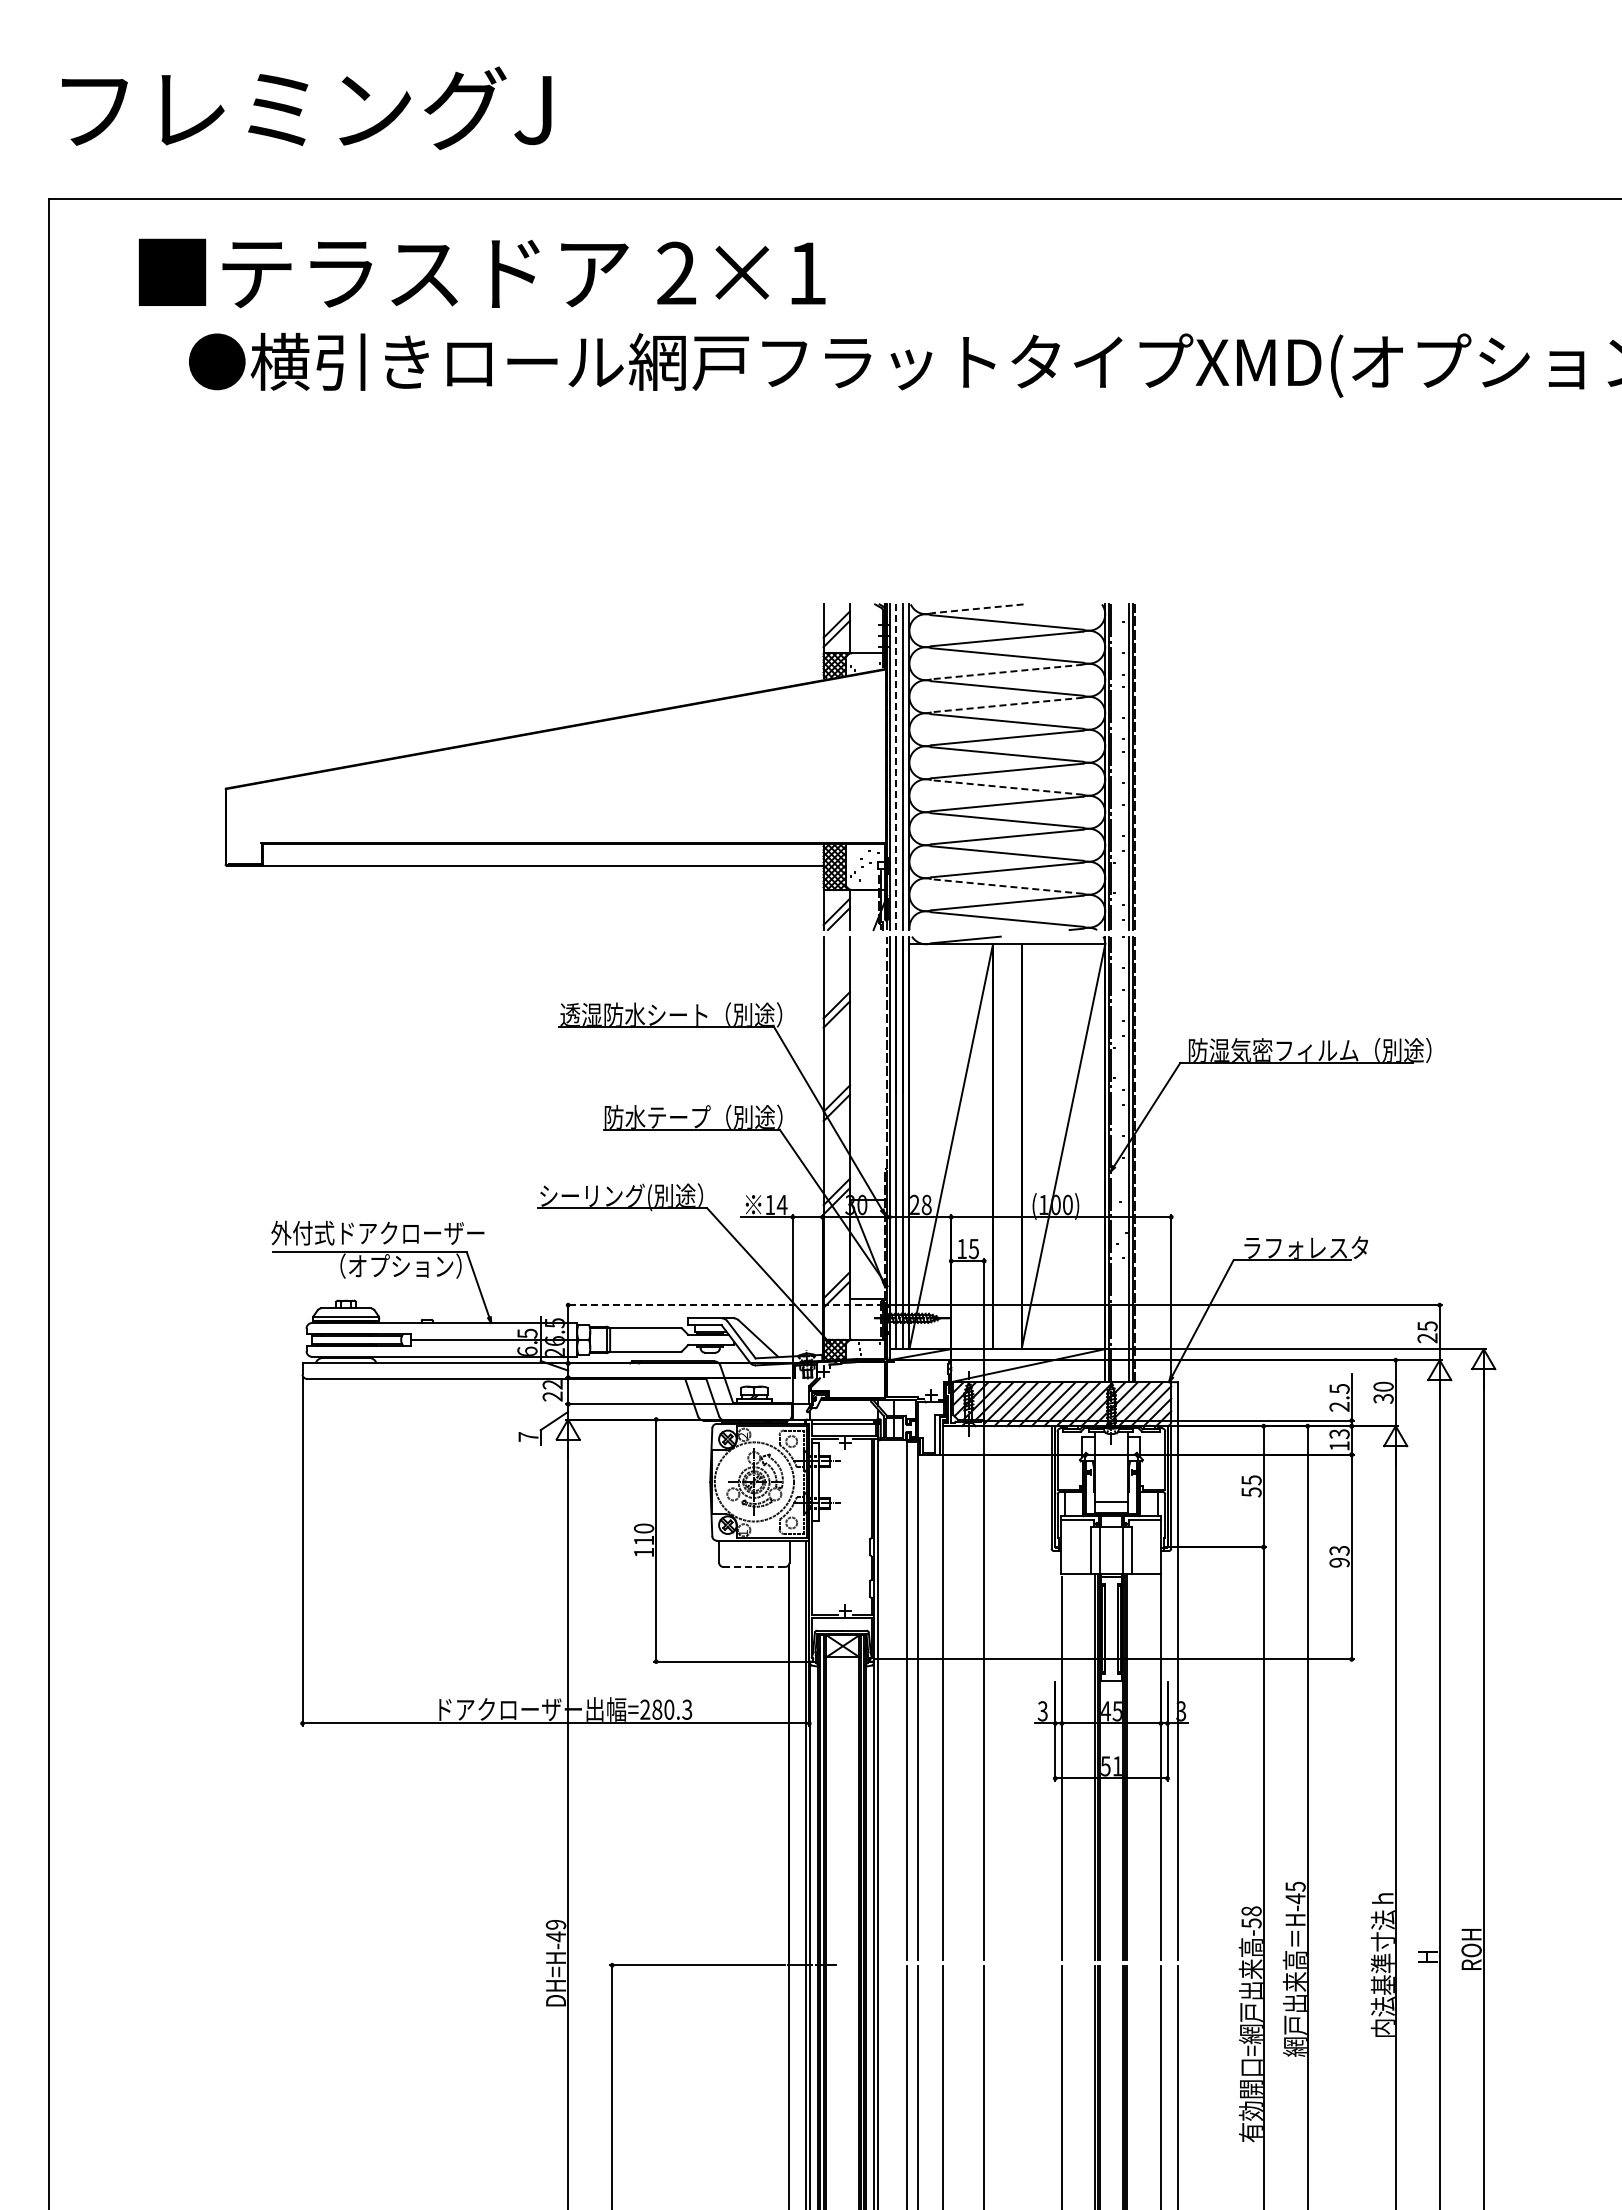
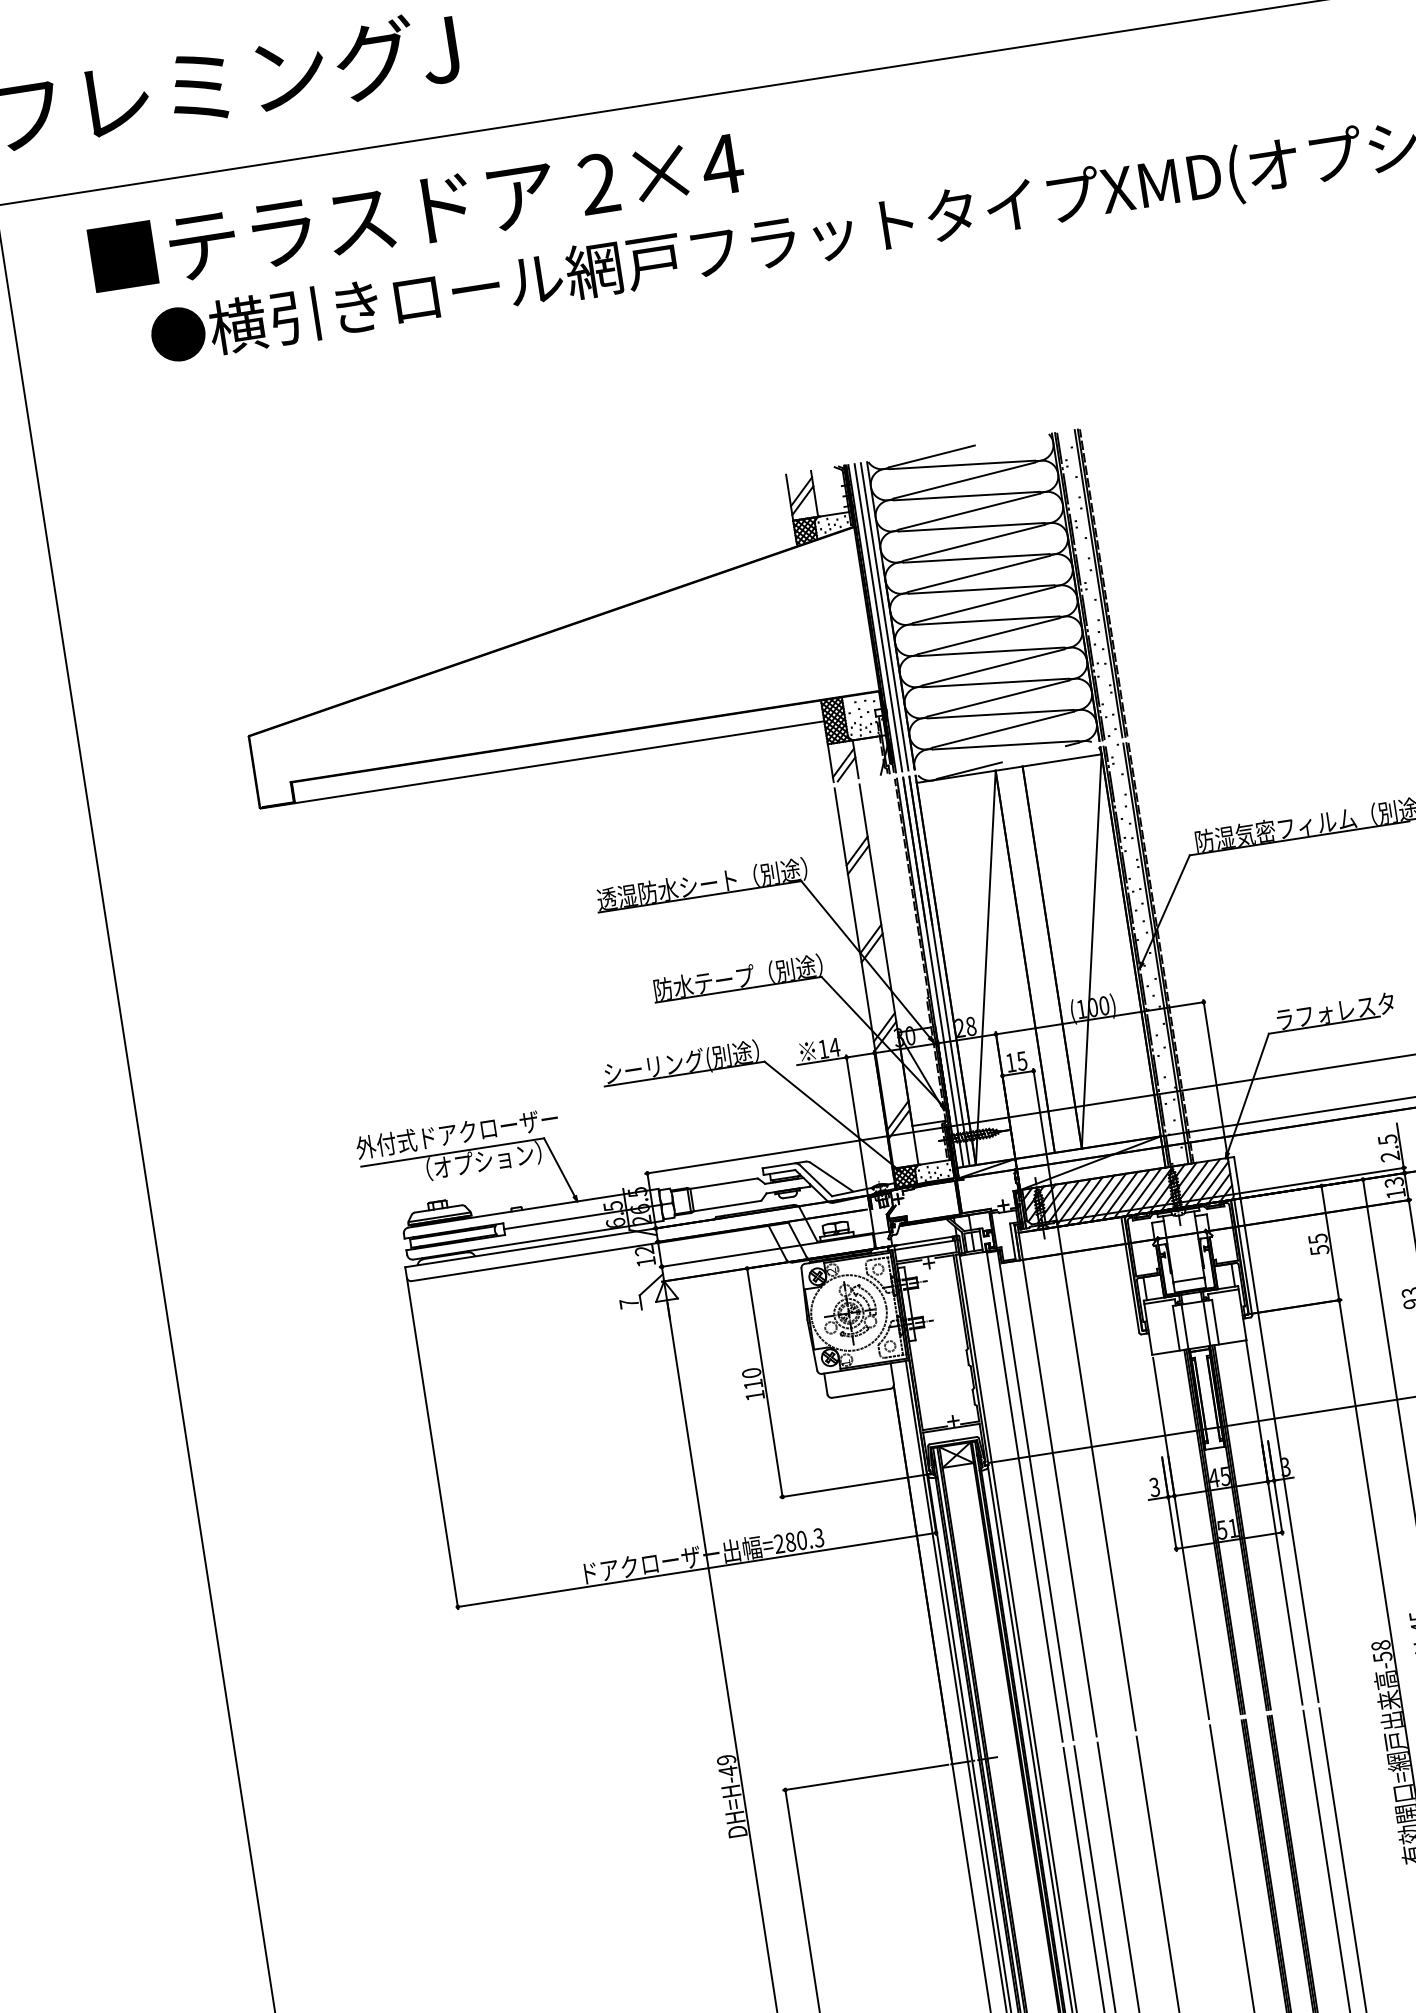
text: (807, 273) -> (722, 164), 2×1 -> 2×4
line: (977, 608) -> (931, 456), dashed -> solid
line: (1006, 672) -> (968, 512), dashed -> solid
line: (1006, 705) -> (973, 543), dashed -> solid
line: (896, 767) -> (878, 618), dashed -> solid
line: (1006, 787) -> (985, 620), dashed -> solid
line: (1006, 886) -> (999, 714), dashed -> solid
line: (724, 1305) -> (795, 1150), dashed -> solid
text: (552, 1396) -> (645, 1261), 22 -> 12
line: (754, 1567) -> (861, 1393), dashed -> solid

